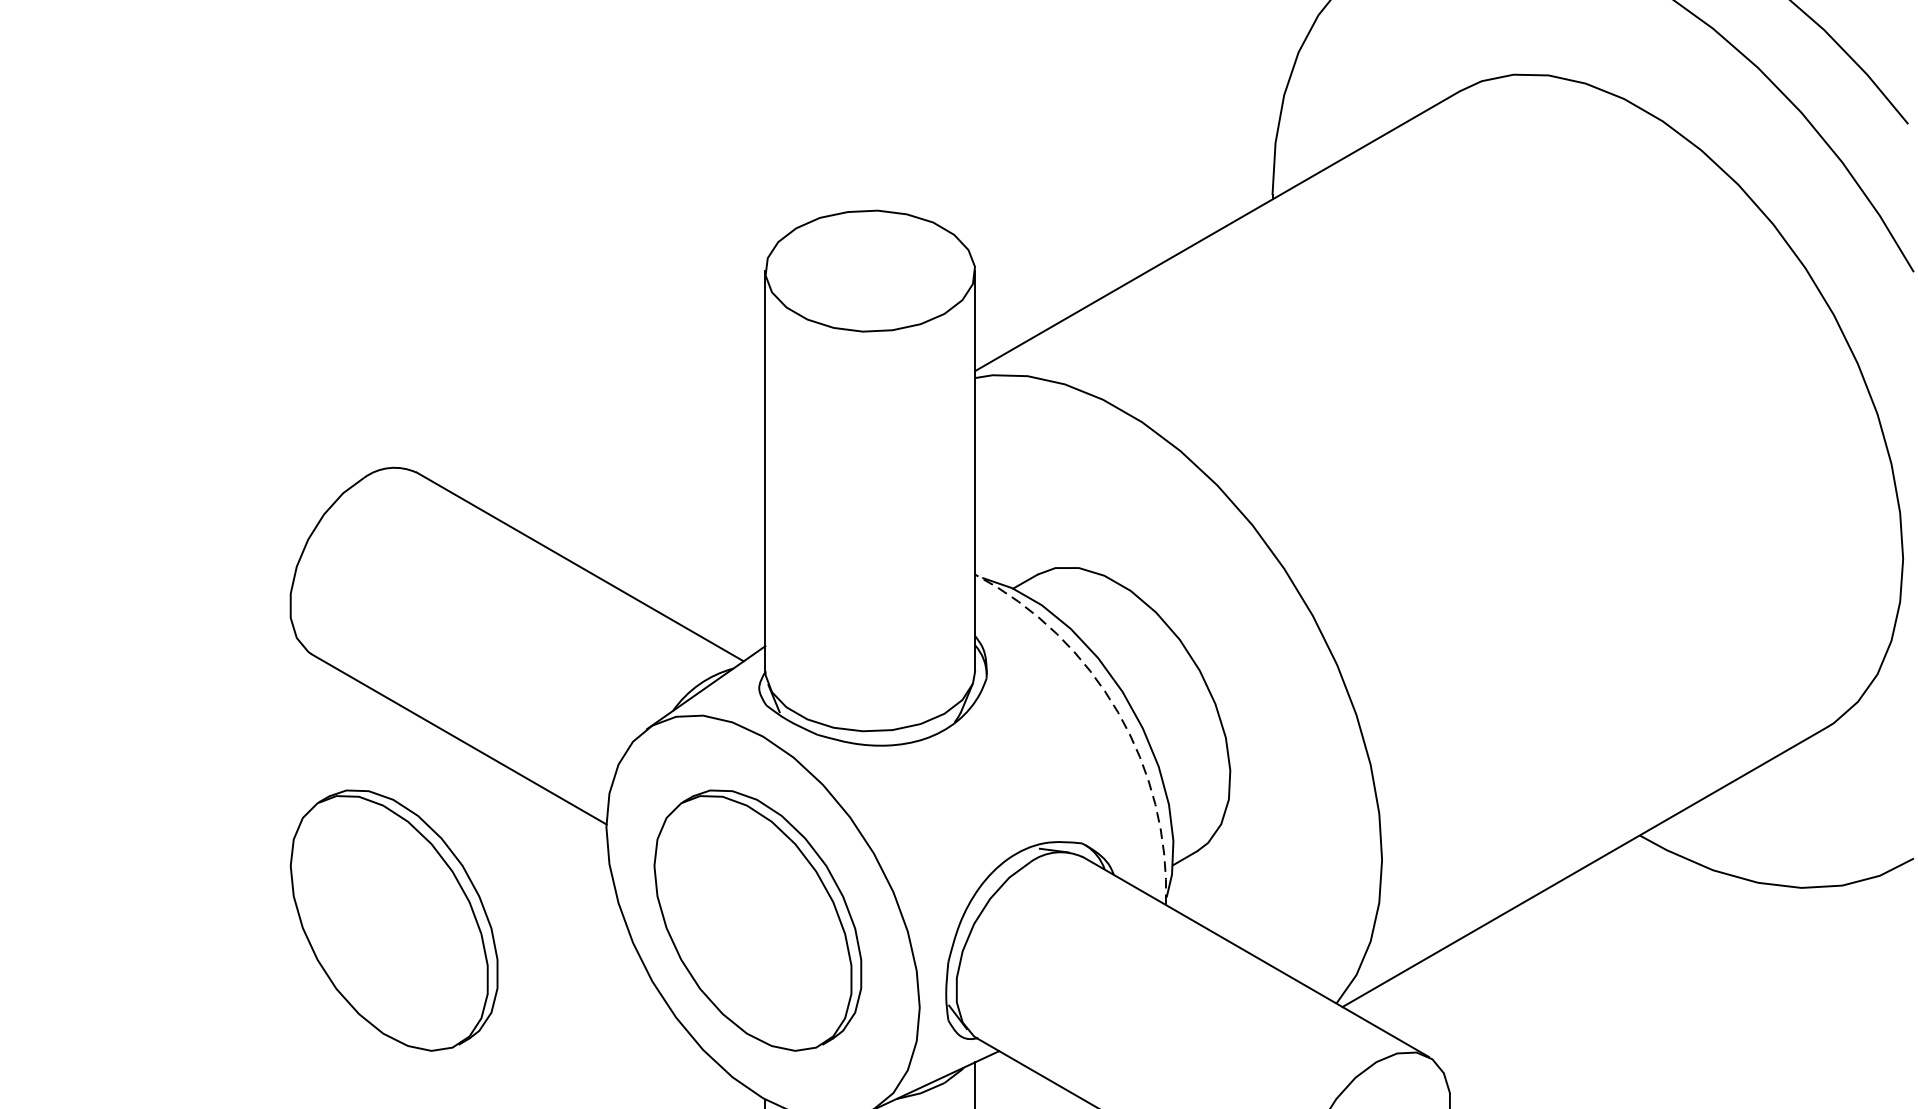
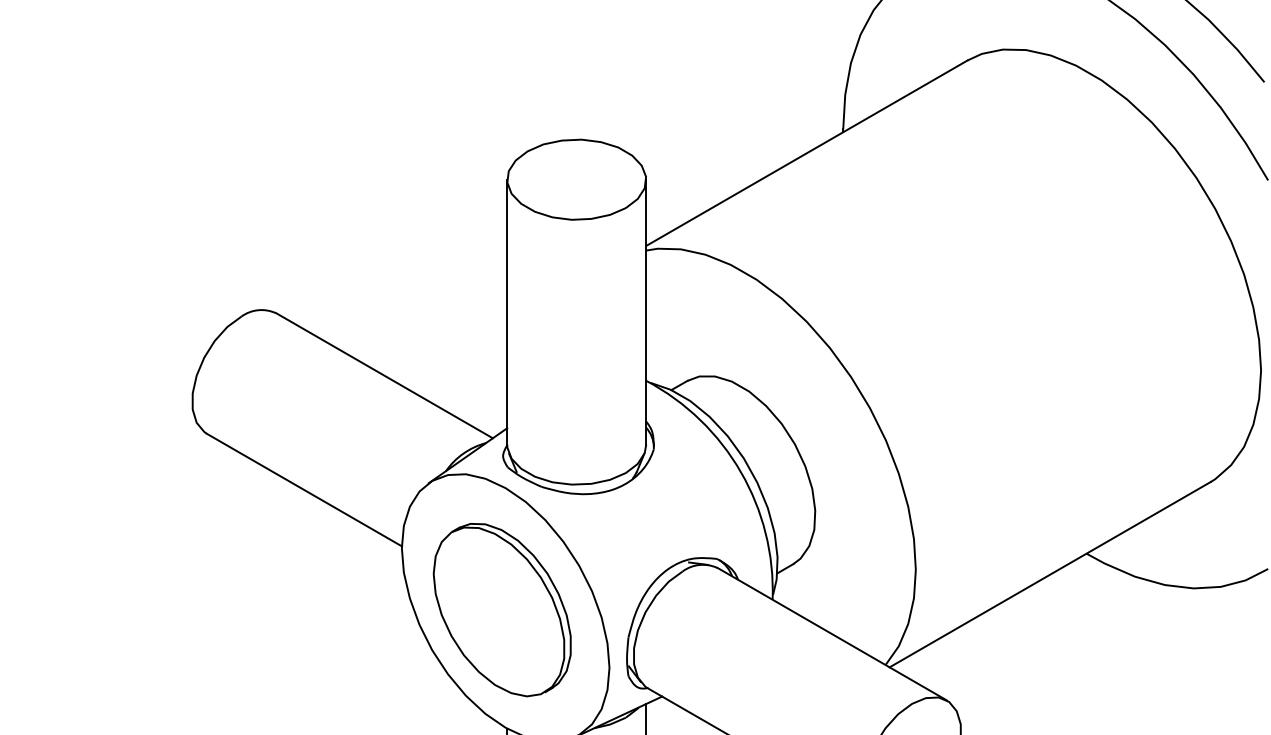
arc: (1117, 712) -> (740, 472), dashed -> solid
part: (393, 921) -> (260, 610), removed

